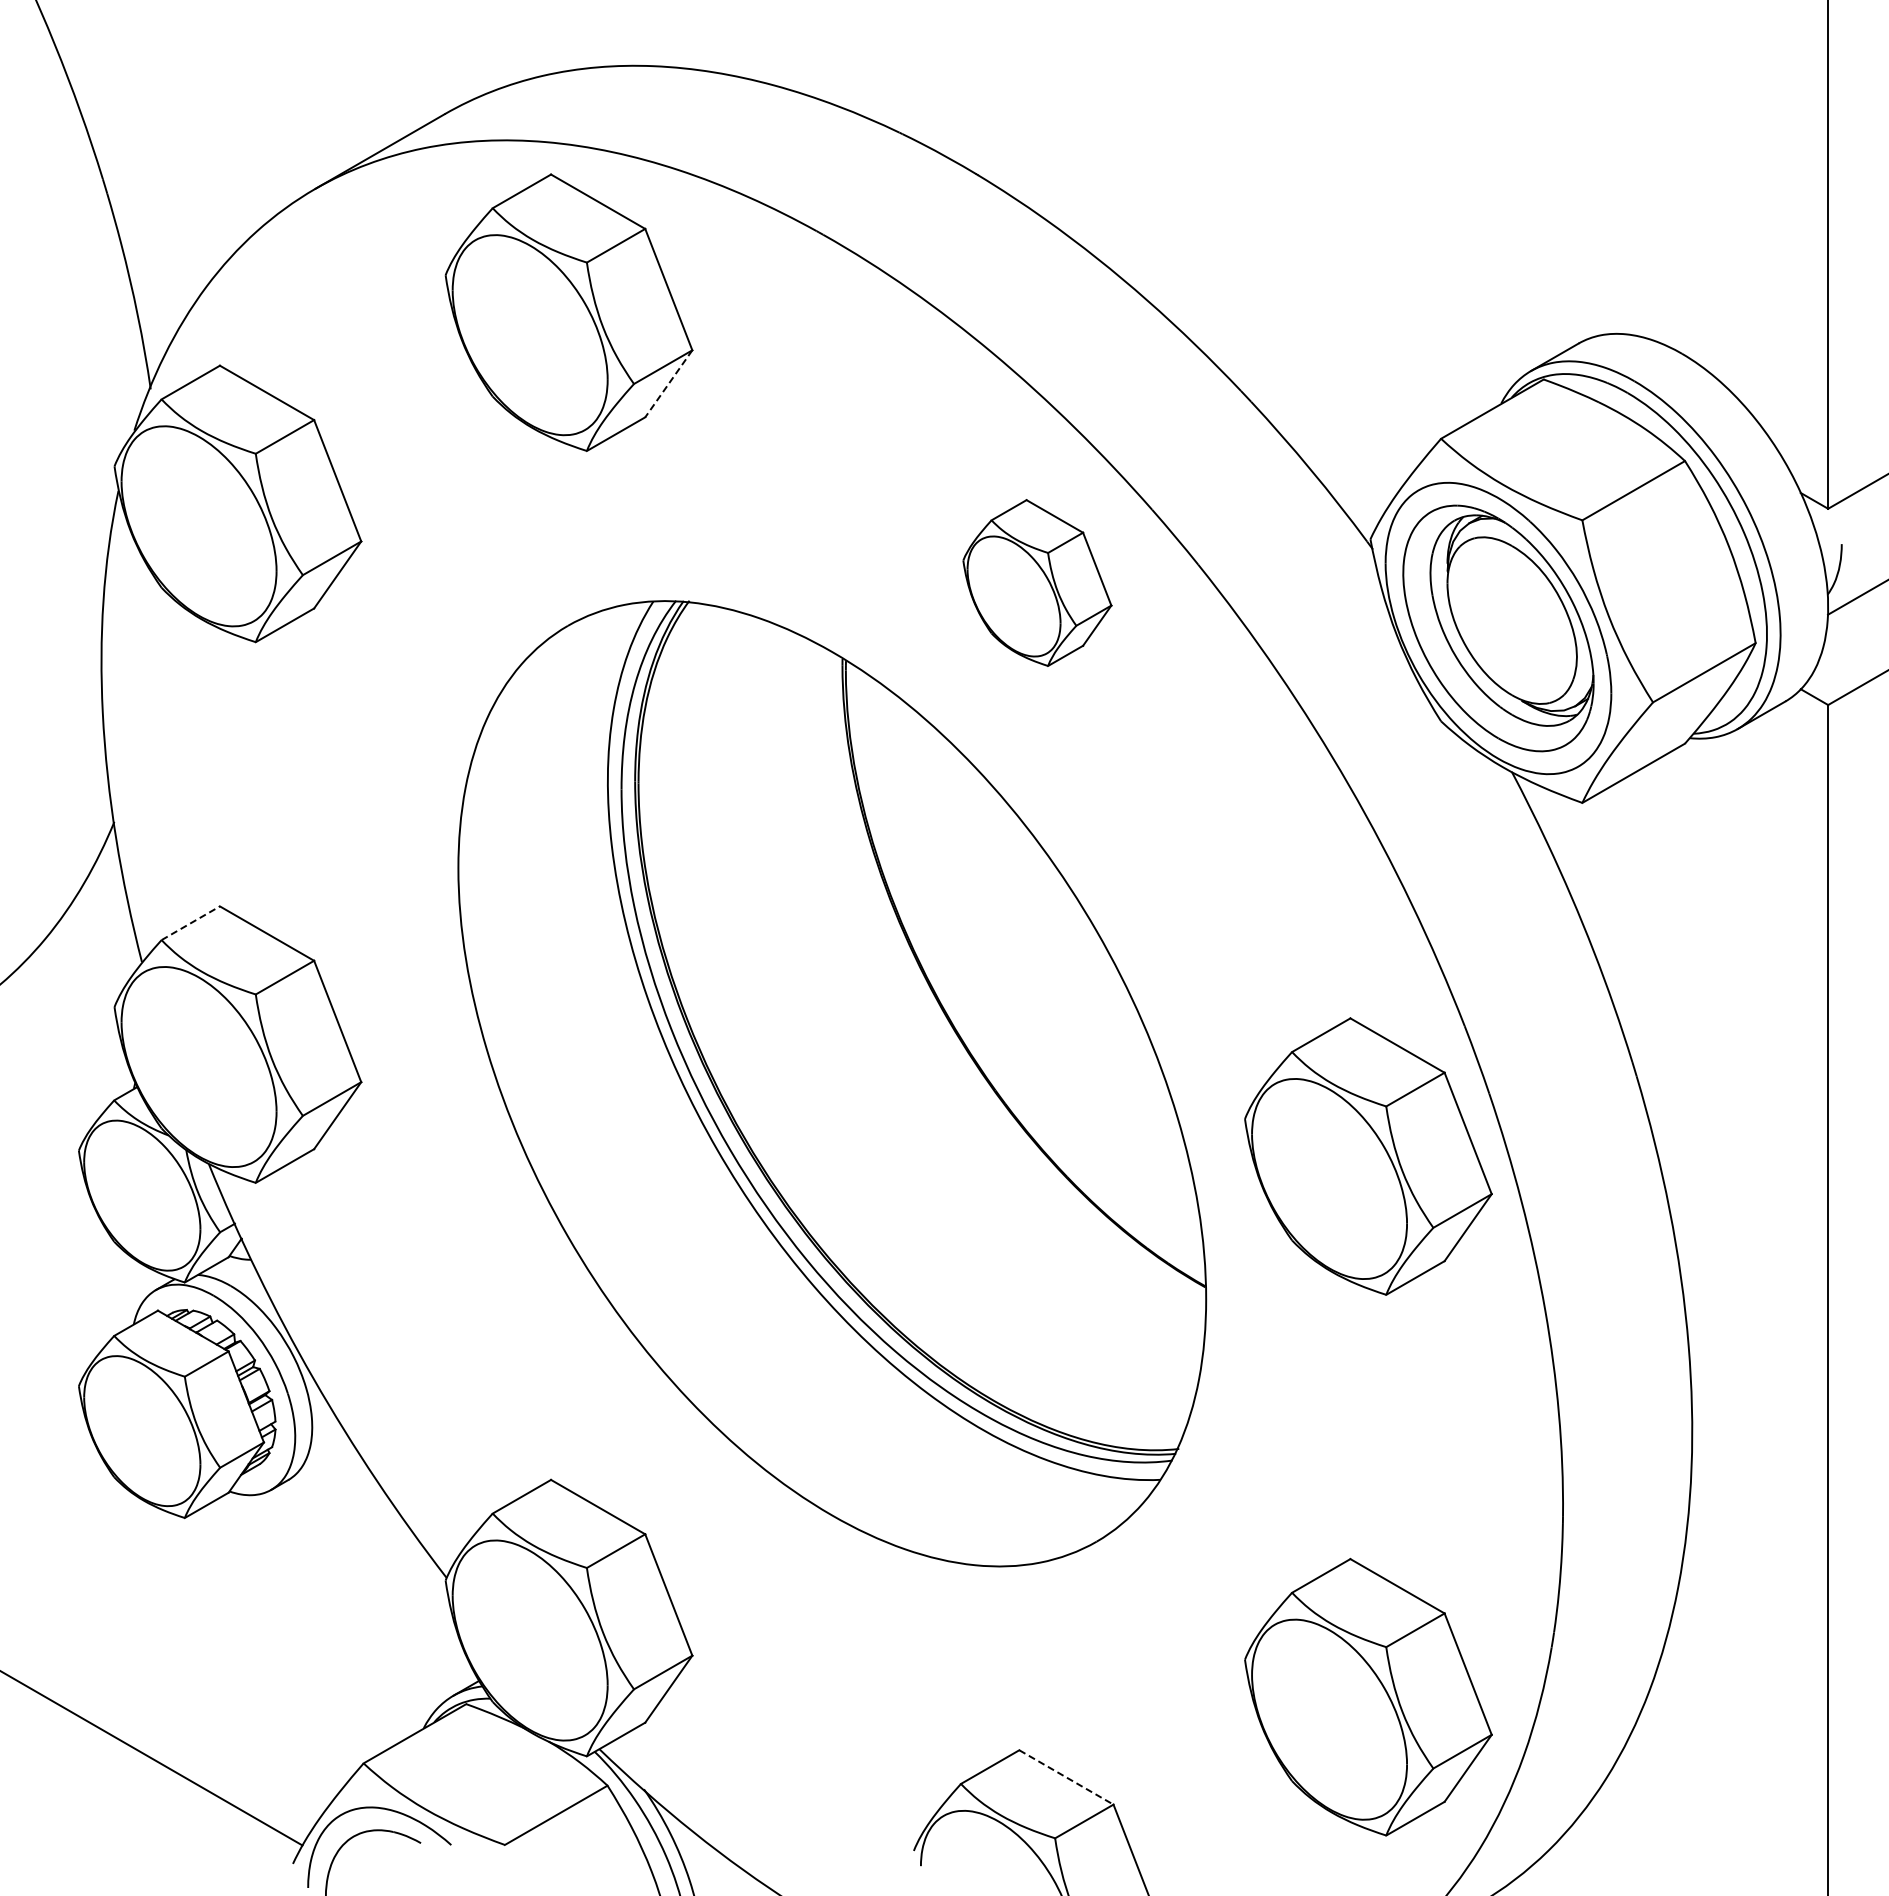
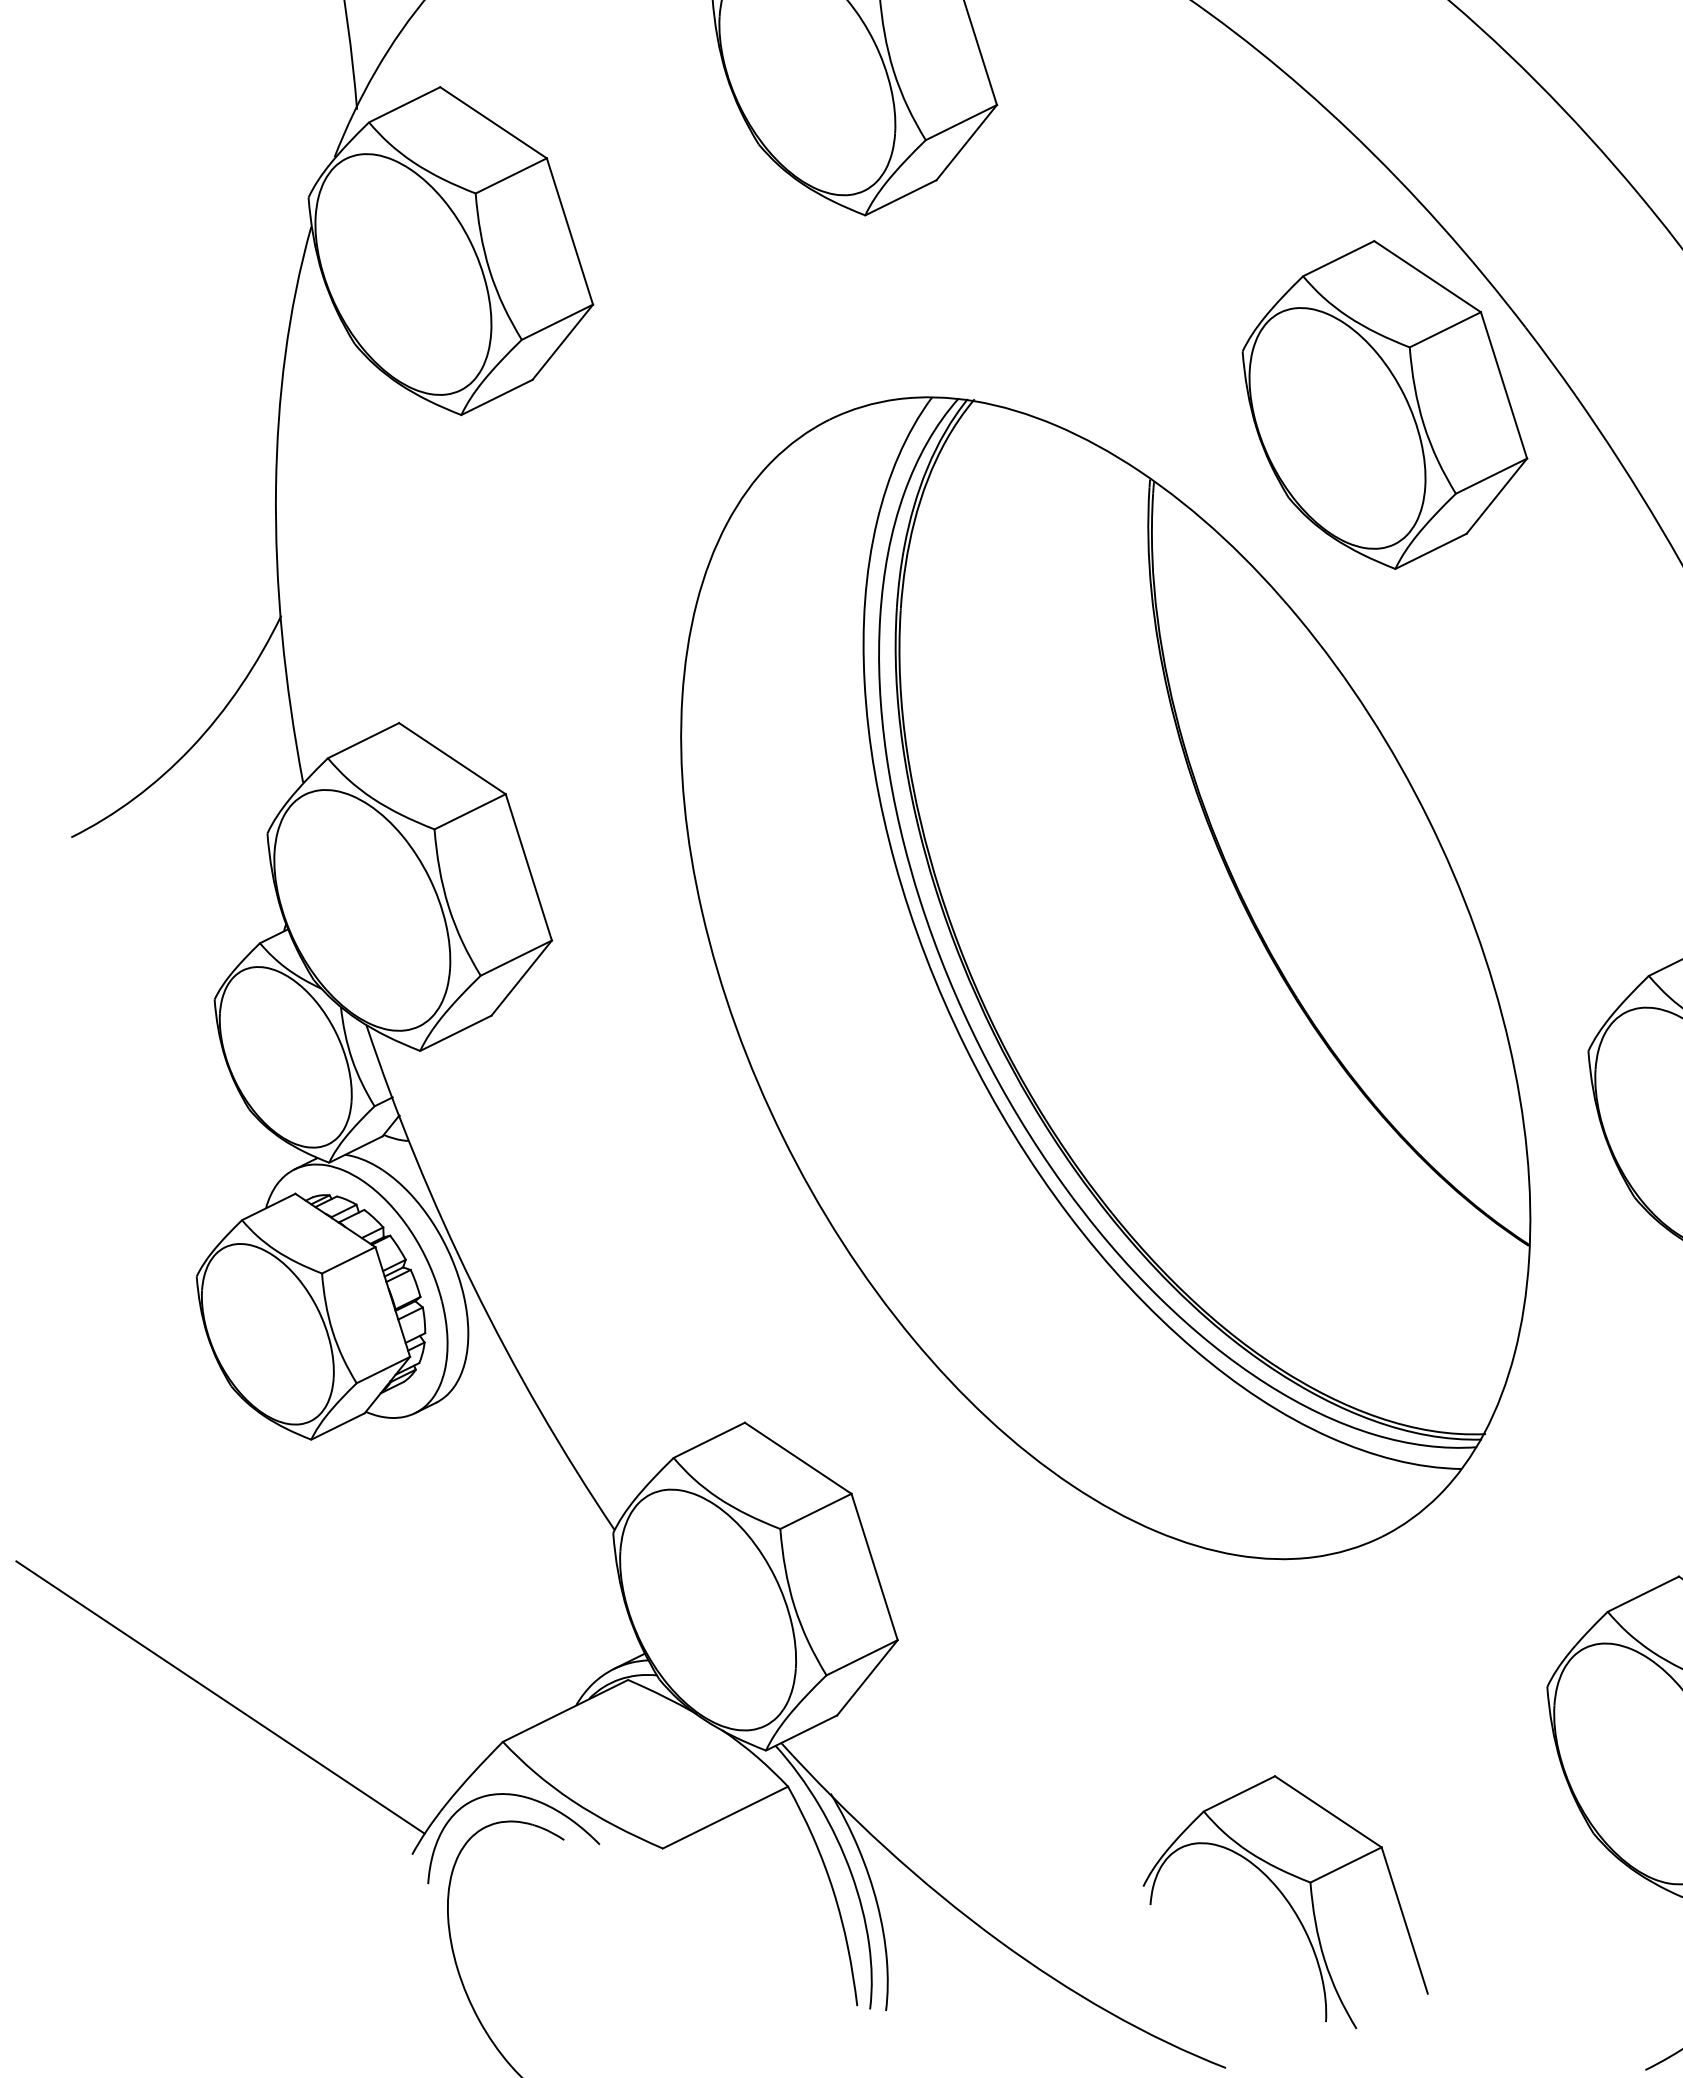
line: (668, 383) -> (966, 142), dashed -> solid
part: (1037, 582) -> (1385, 404), size x1.67
line: (190, 923) -> (363, 740), dashed -> solid
line: (1066, 1777) -> (1328, 1811), dashed -> solid

